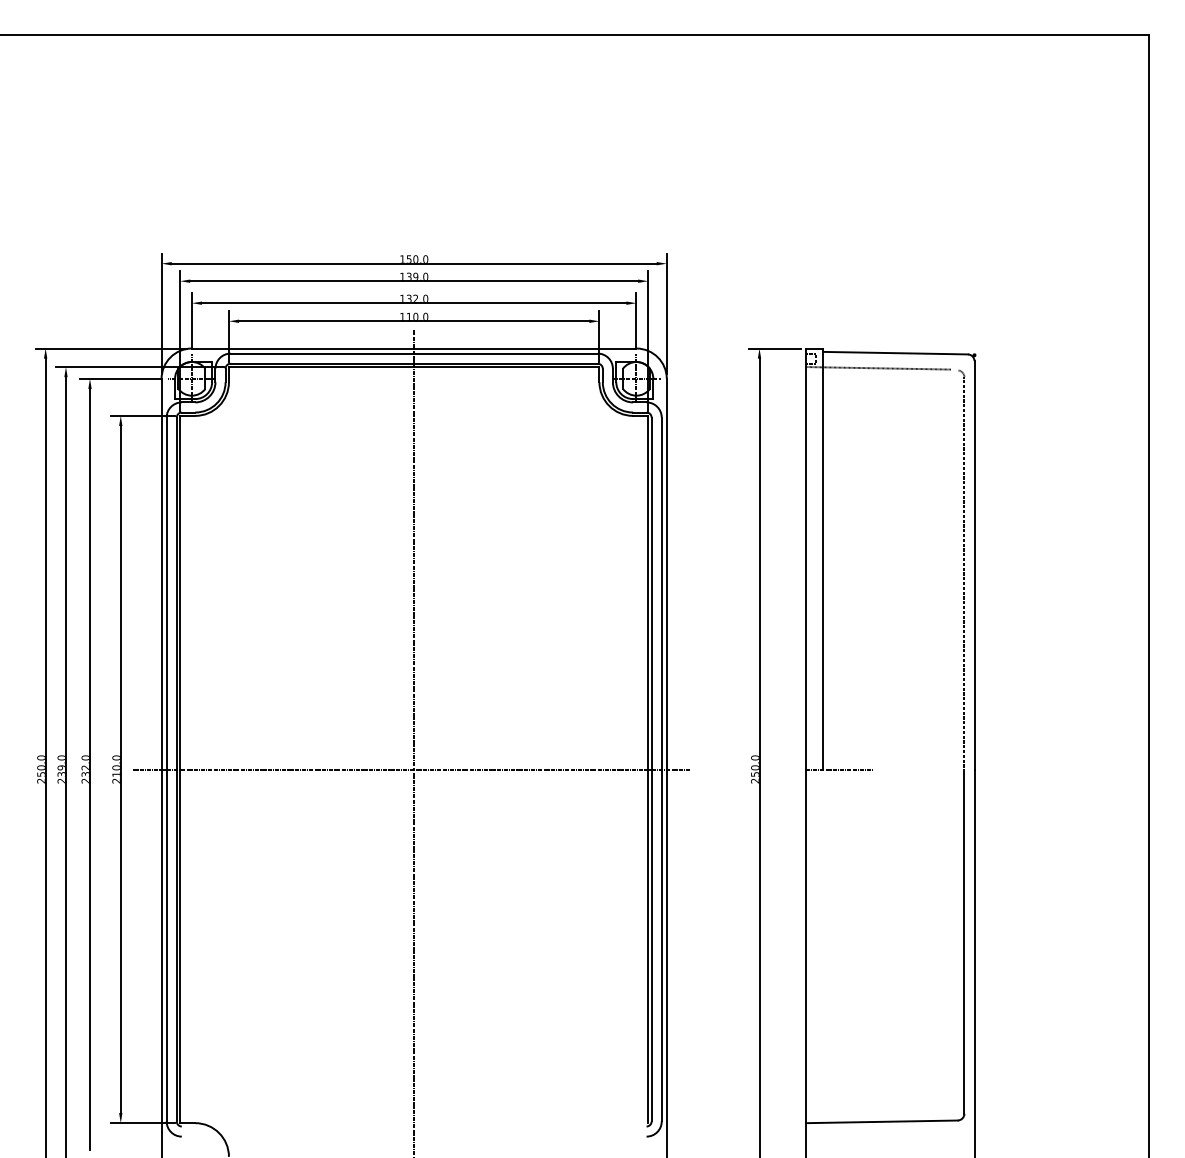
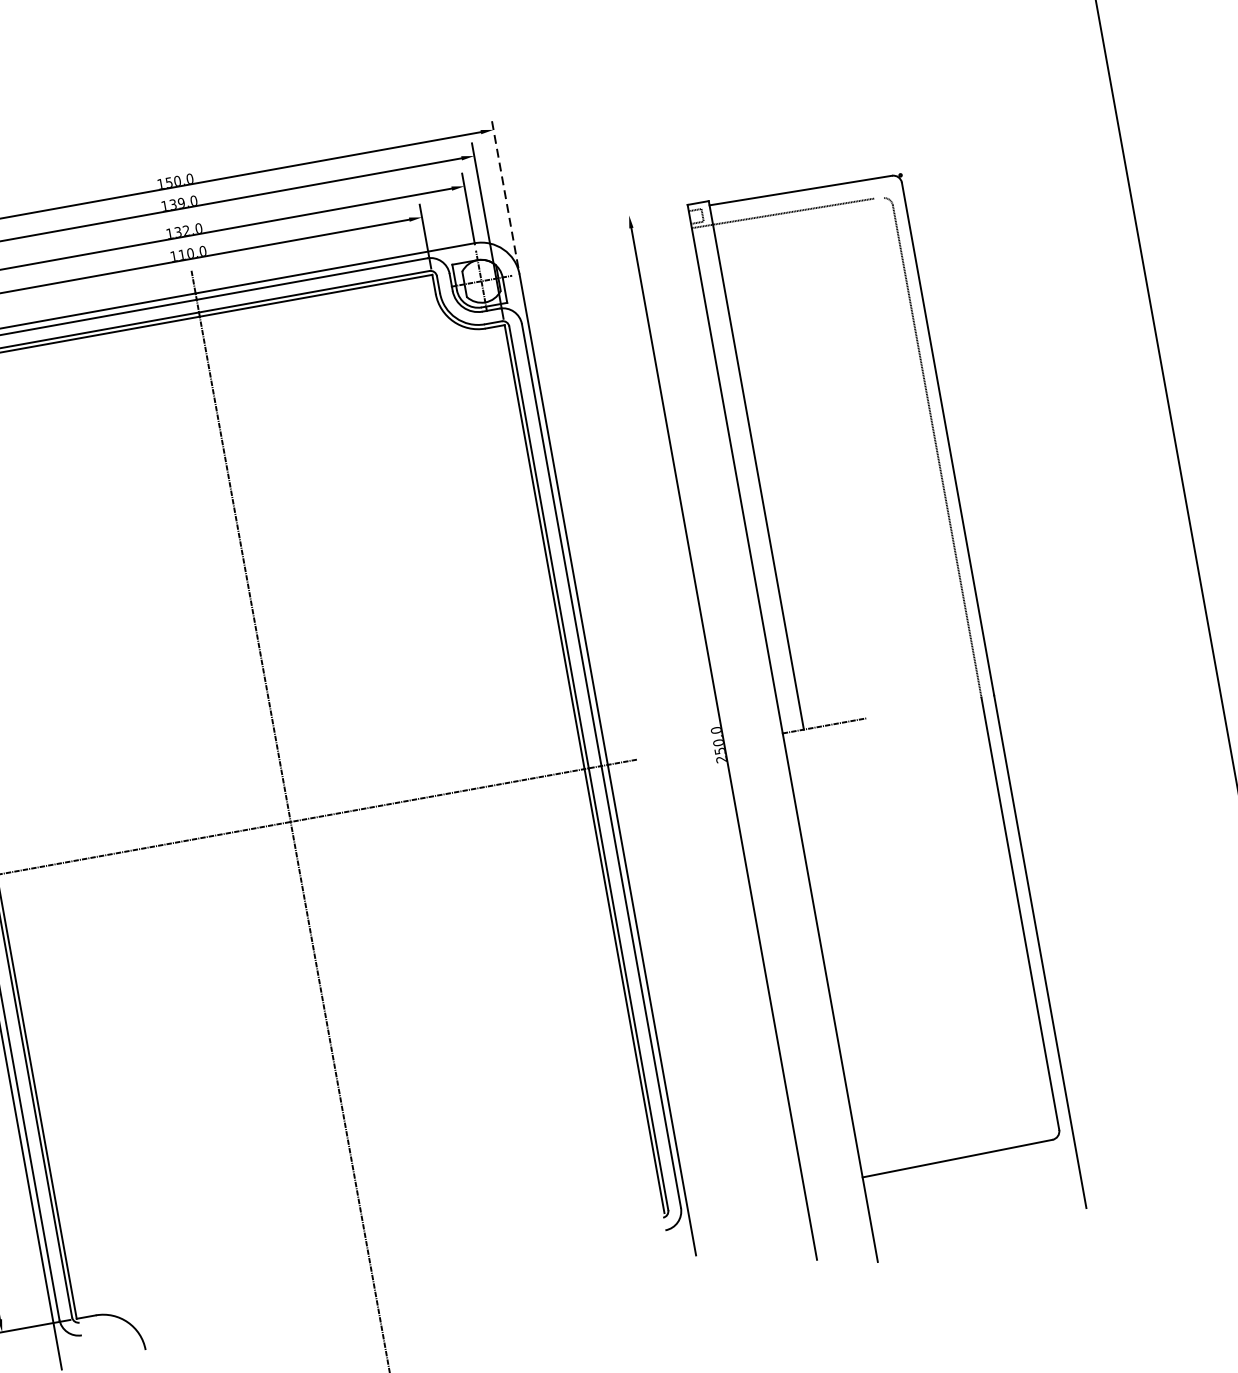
line: (666, 313) -> (504, 192), solid -> dashed
line: (775, 348) -> (649, 211), removed

